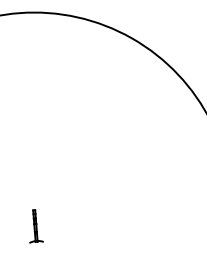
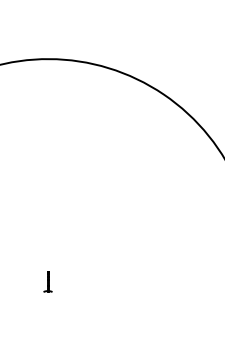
part: (34, 226) -> (47, 281), size x0.6

